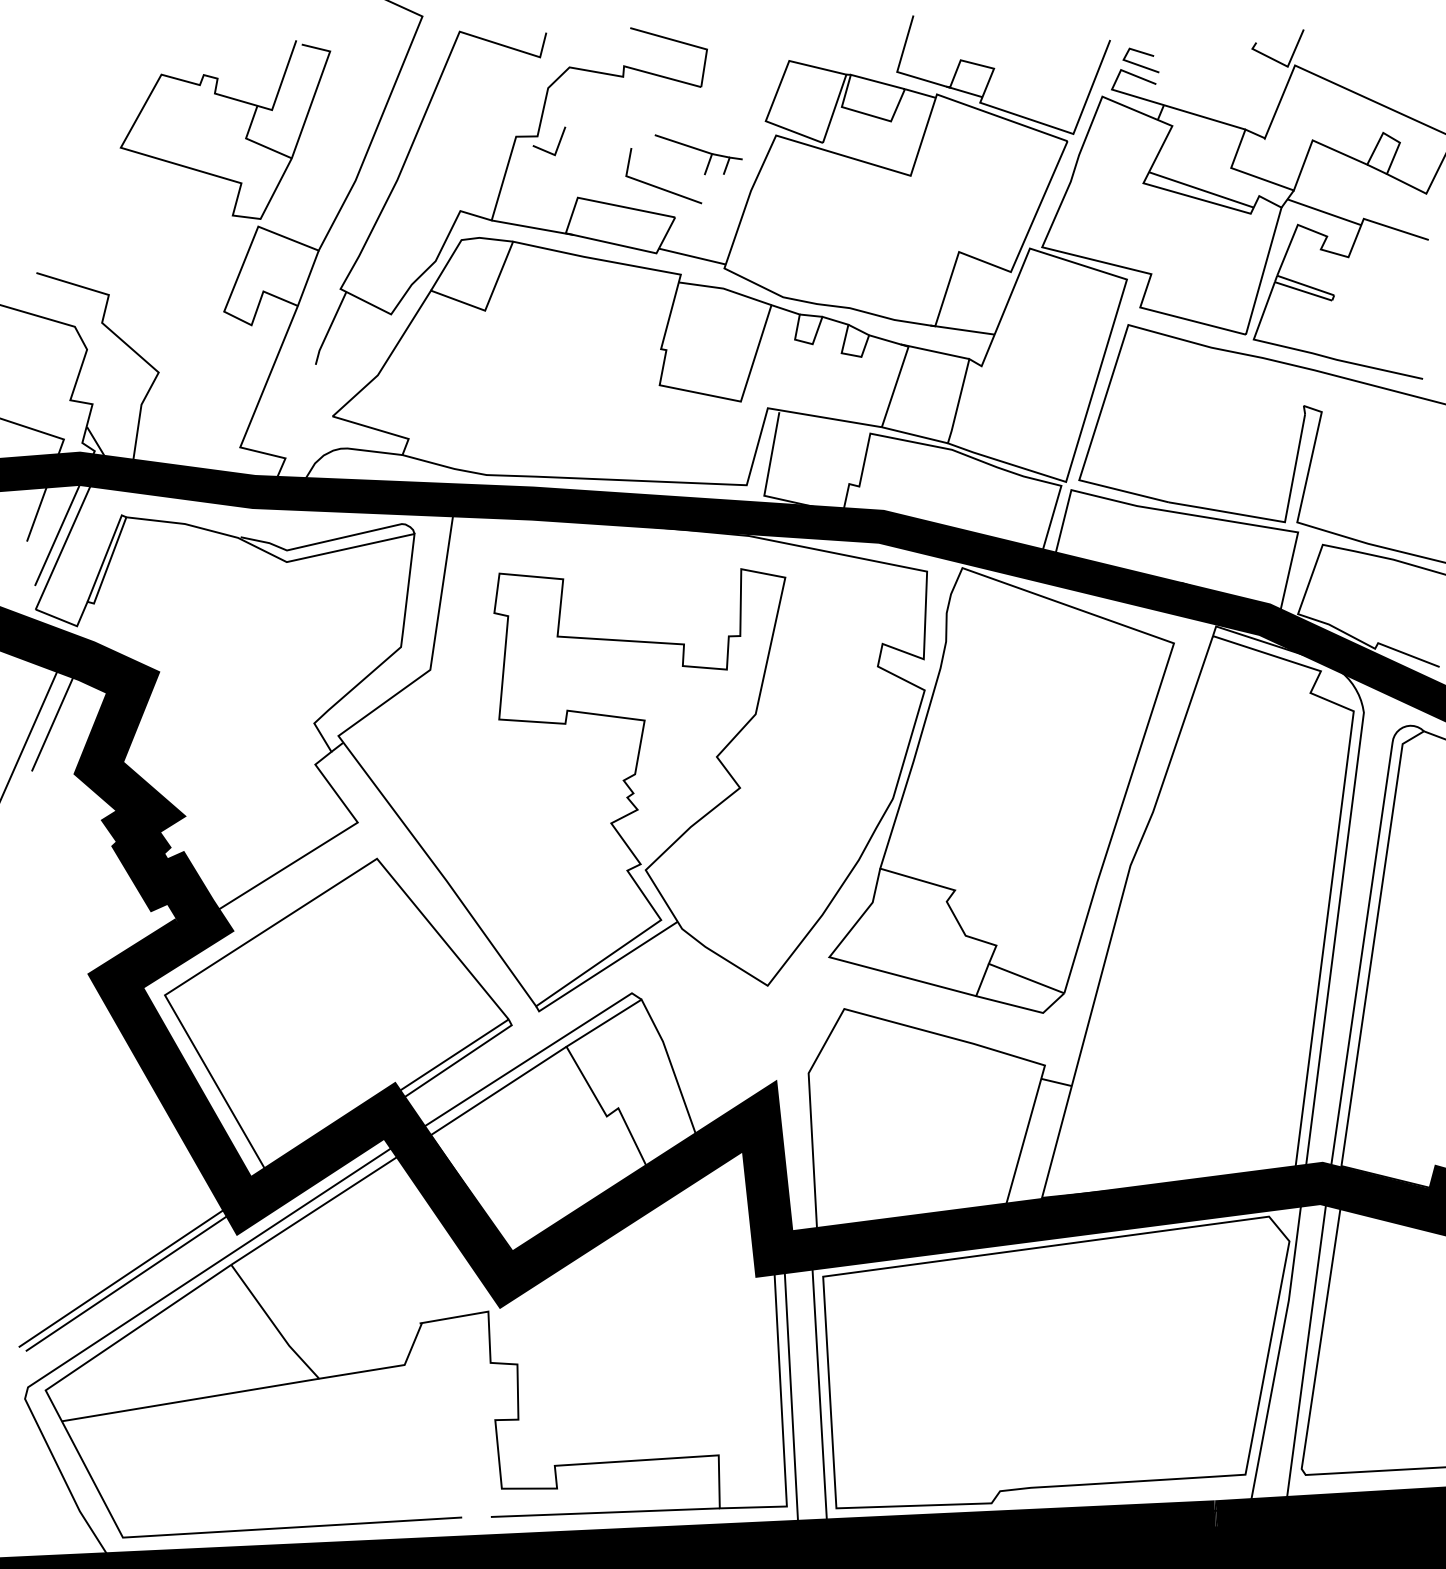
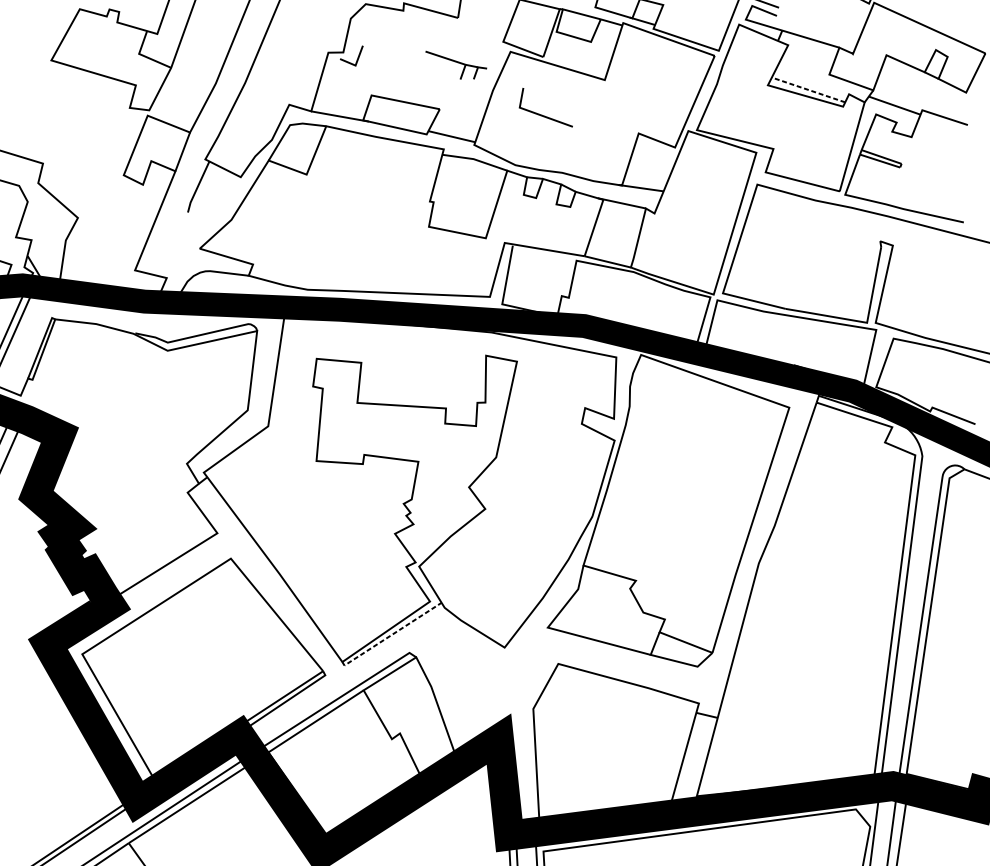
line: (658, 186) -> (542, 114), moved
line: (1201, 190) -> (808, 90), solid -> dashed
line: (605, 968) -> (390, 635), solid -> dashed

